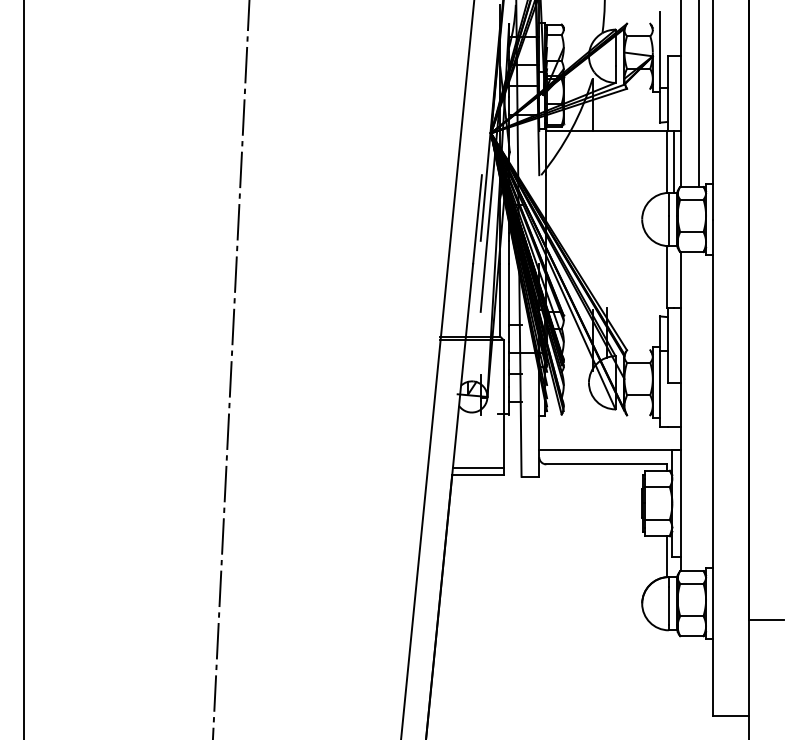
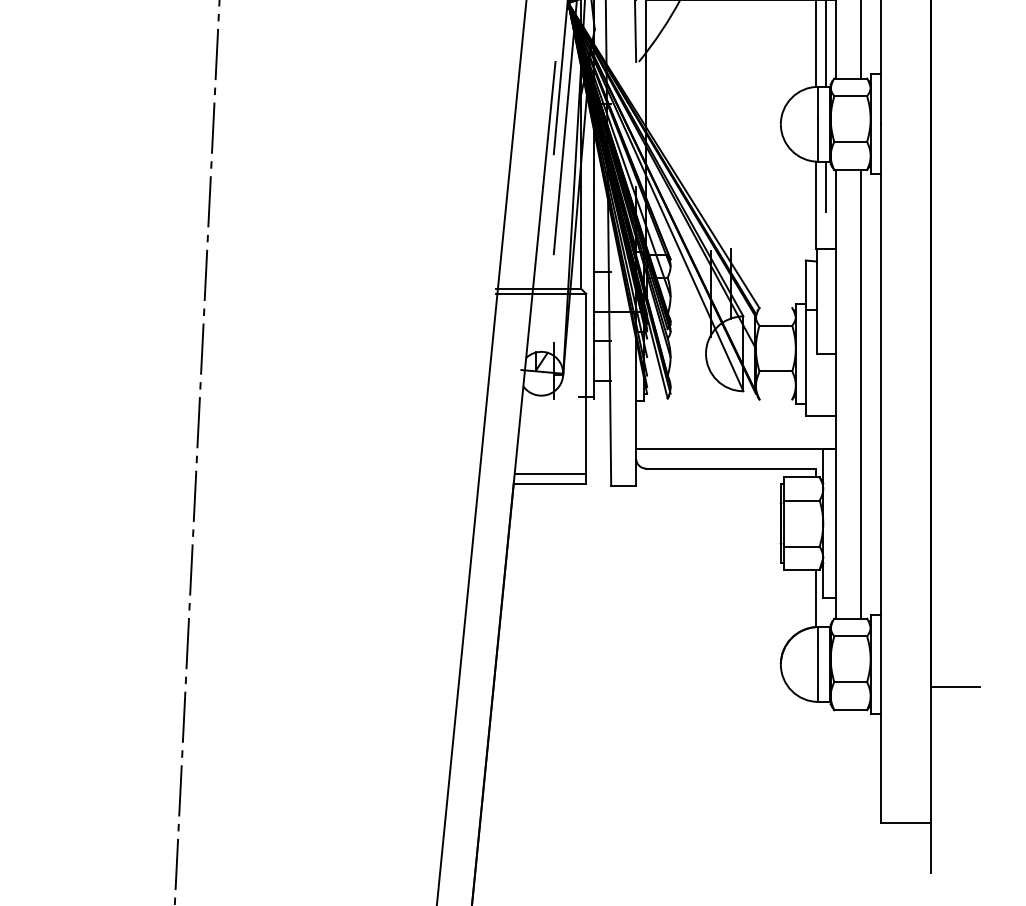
line: (674, 263) -> (826, 186), added
line: (698, 411) -> (860, 394), added

